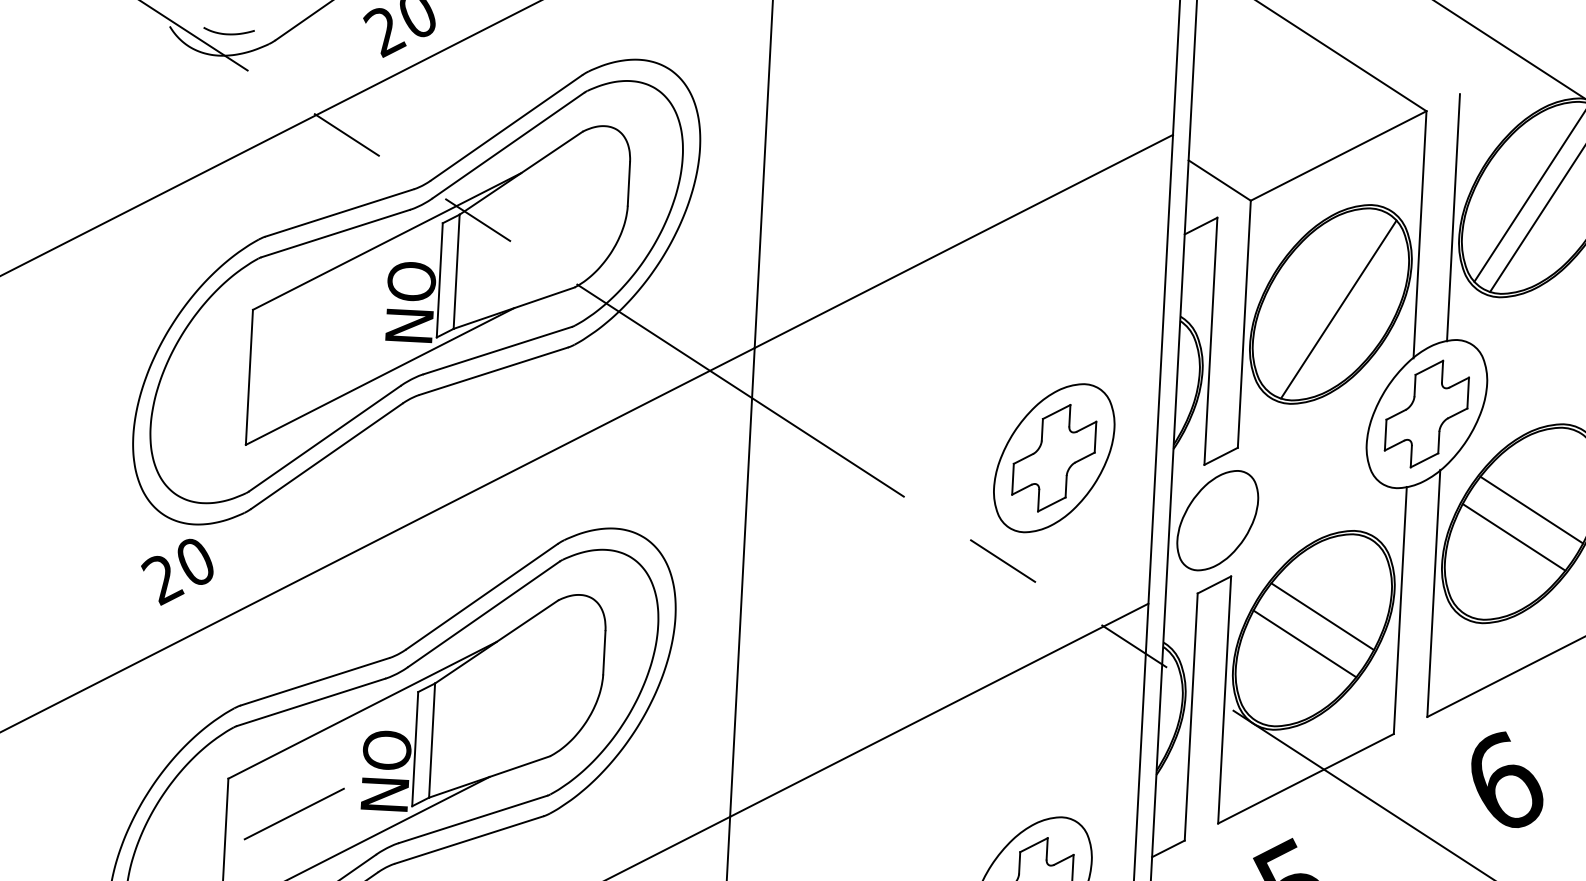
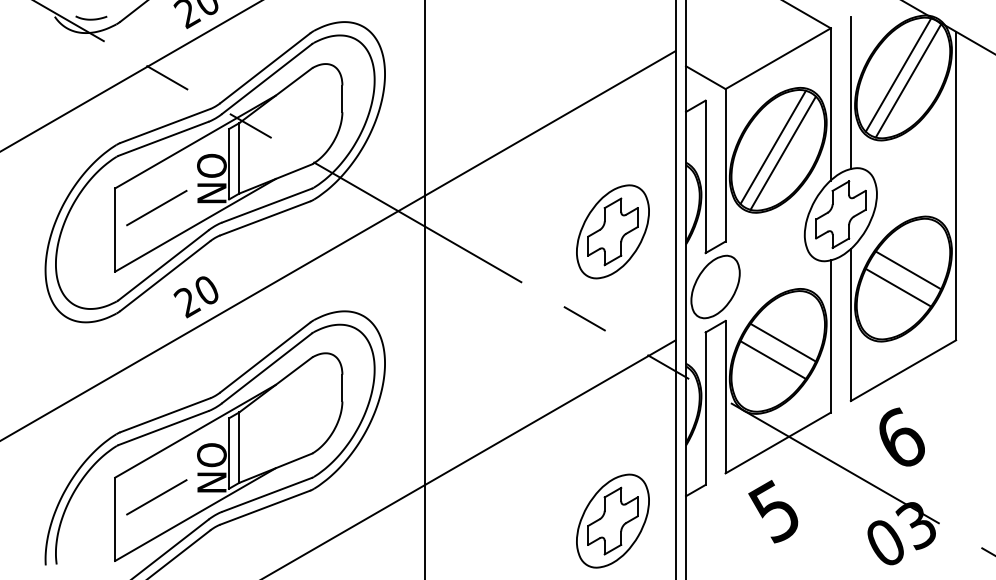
line: (1321, 299) -> (772, 147), added
line: (318, 344) -> (156, 207), added
part: (1053, 457) -> (612, 231), moved
text: (176, 572) -> (195, 297), moved

